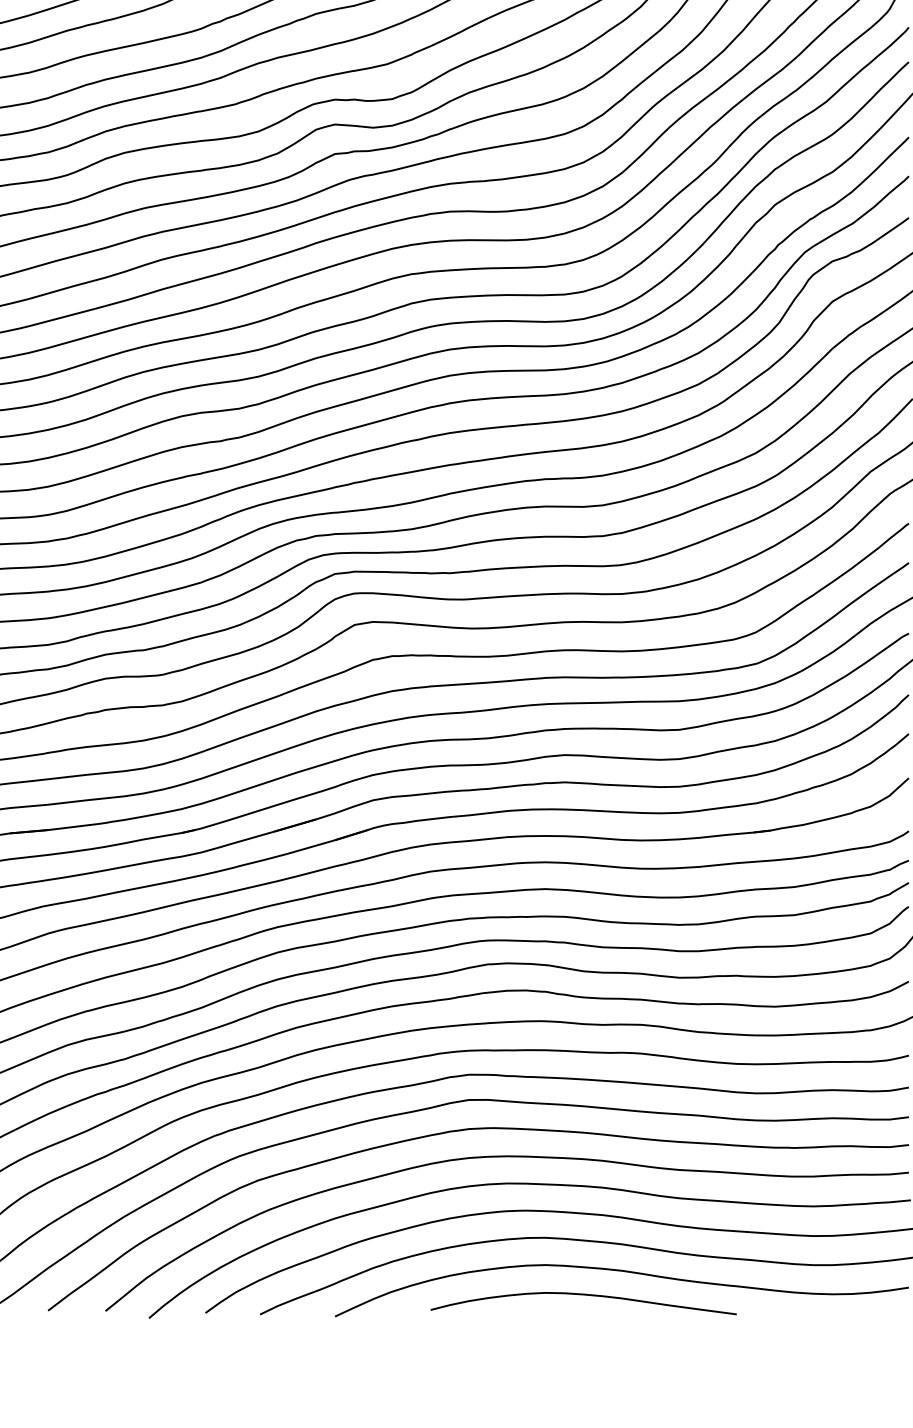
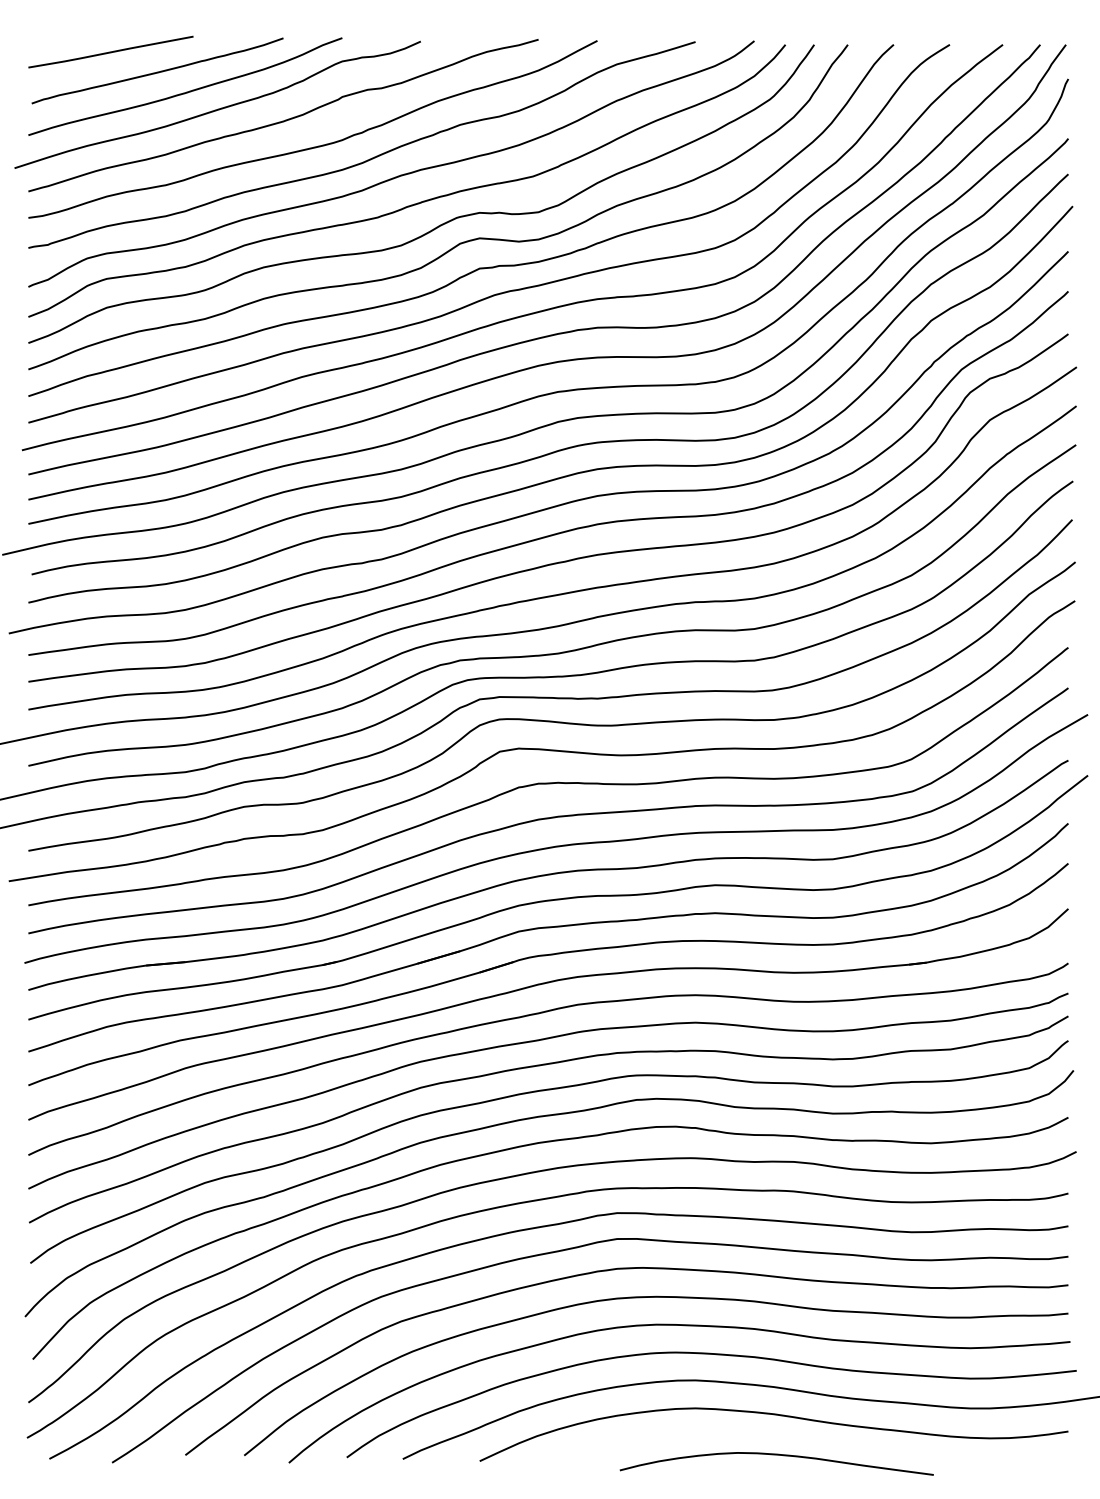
curve: (583, 1295) -> (776, 1455), moved

